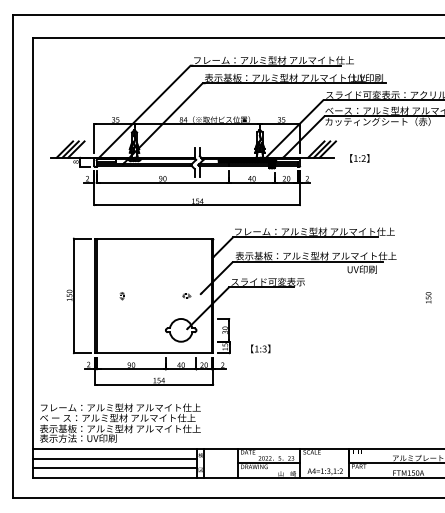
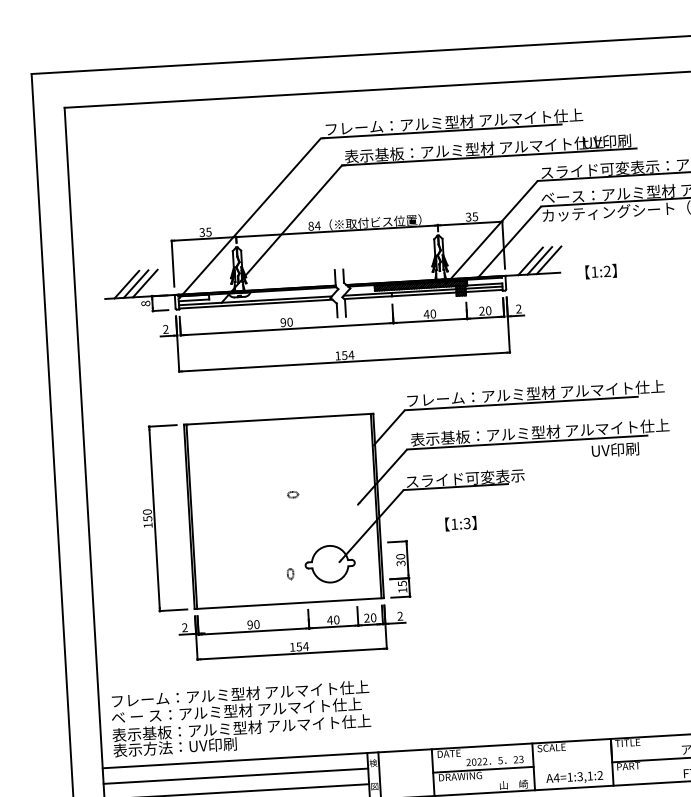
part: (186, 295) -> (292, 494), moved
part: (121, 296) -> (289, 574), moved
text: (260, 348) -> (460, 523), moved

